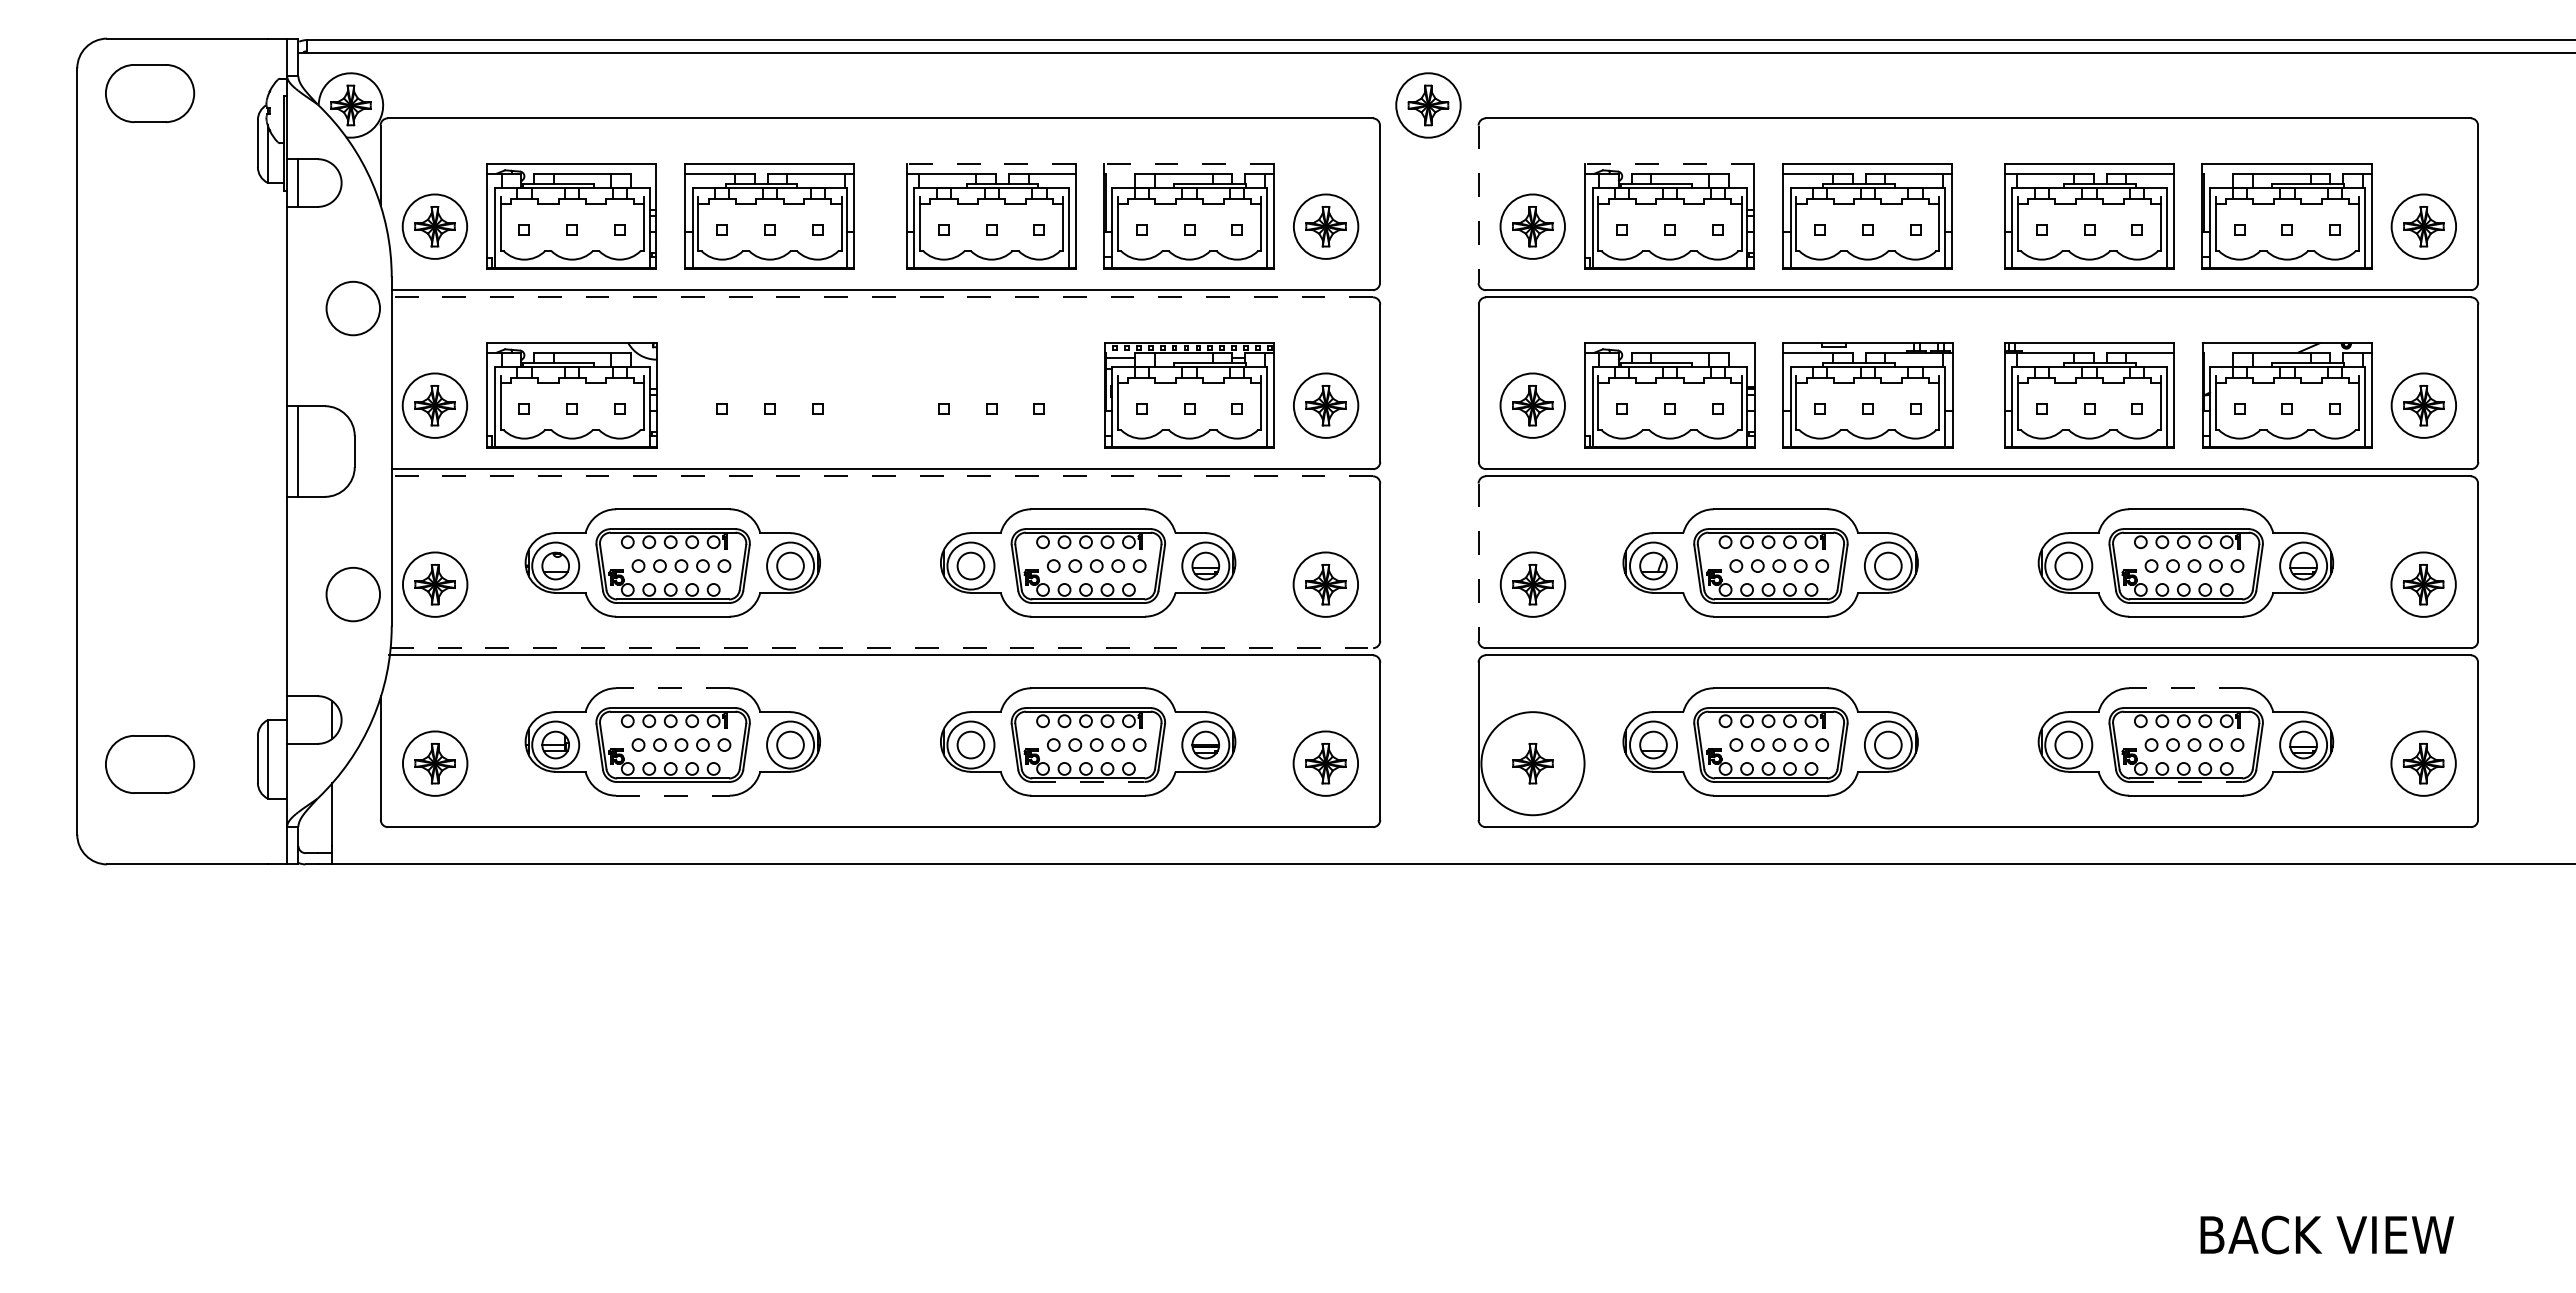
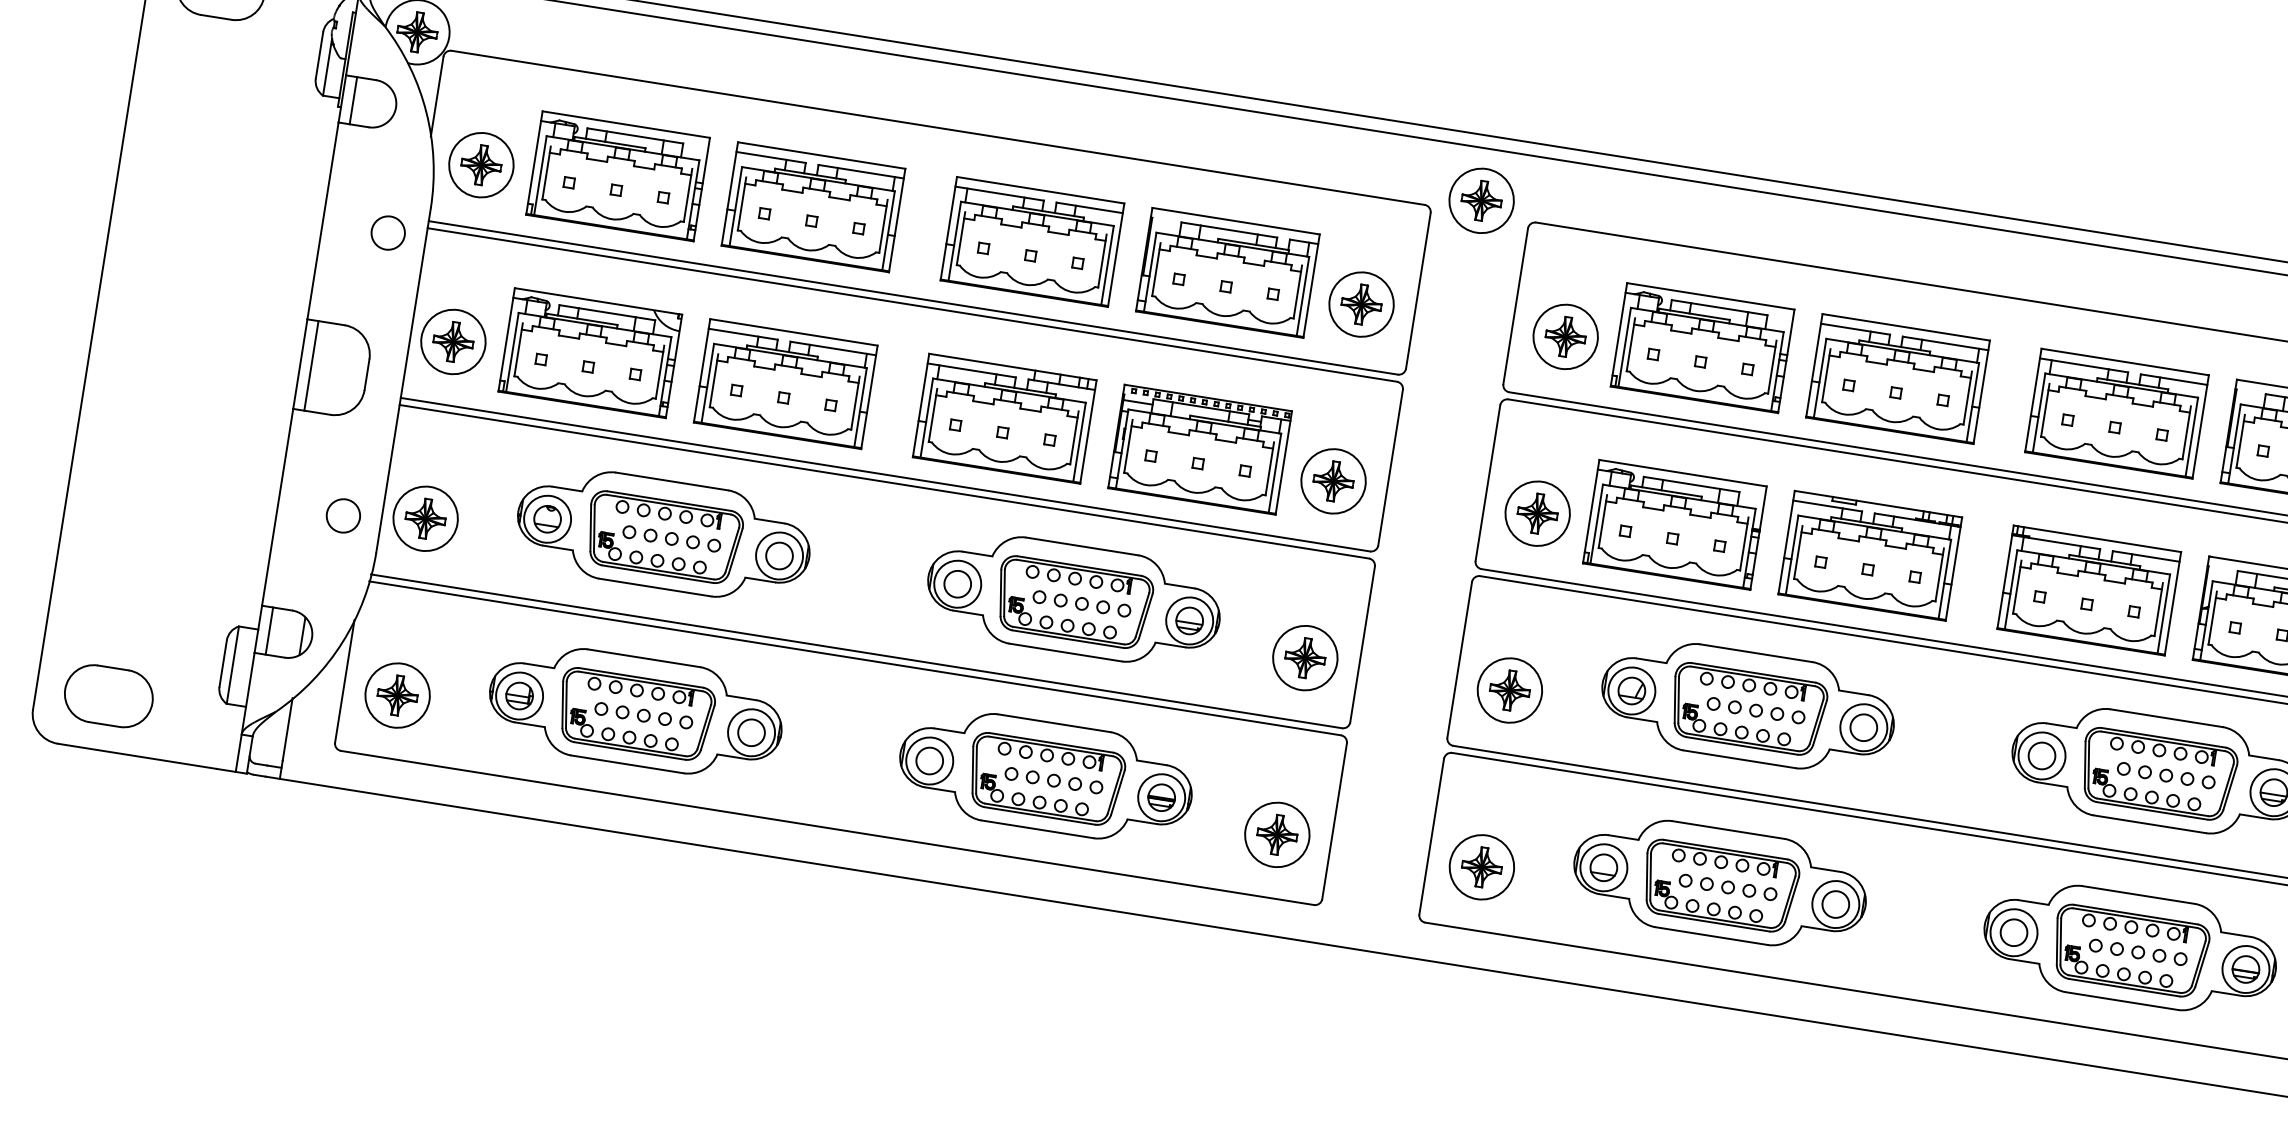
line: (991, 163) -> (1040, 189), dashed -> solid
line: (1189, 163) -> (1236, 220), dashed -> solid
line: (1669, 163) -> (1710, 295), dashed -> solid
line: (1478, 204) -> (1515, 306), dashed -> solid
line: (882, 297) -> (912, 305), dashed -> solid
circle: (353, 307) -> (388, 232), size x0.62
part: (769, 395) -> (785, 384), added
part: (991, 395) -> (1004, 418), added
line: (882, 476) -> (884, 481), dashed -> solid
line: (1478, 562) -> (1459, 660), dashed -> solid
circle: (353, 594) -> (343, 515), size x0.62
line: (881, 648) -> (856, 651), dashed -> solid
line: (672, 688) -> (643, 658), dashed -> solid
line: (2185, 688) -> (2138, 895), dashed -> solid
line: (298, 719) -> (269, 630), added
circle: (1532, 763) -> (1481, 867), size x0.62
part: (150, 764) -> (109, 696), moved
line: (1088, 782) -> (1039, 816), dashed -> solid
line: (2186, 782) -> (2124, 988), dashed -> solid
line: (672, 795) -> (627, 764), dashed -> solid

